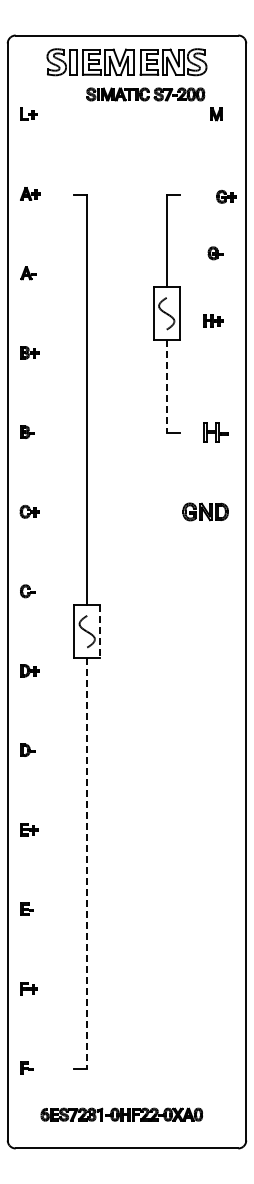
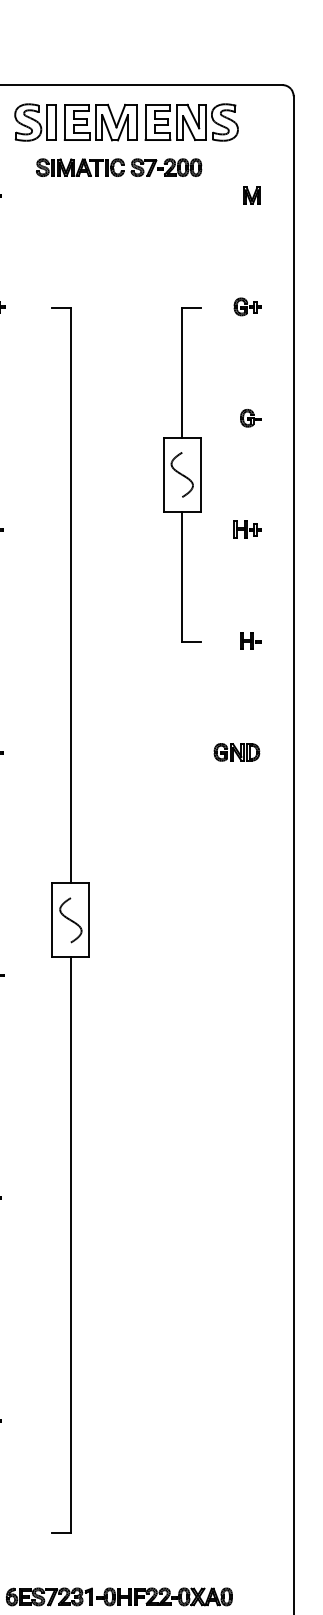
part: (145, 94) -> (118, 167), moved
part: (226, 196) -> (247, 306), moved
part: (215, 253) -> (250, 418), moved
part: (213, 320) -> (247, 529), moved
line: (166, 387) -> (181, 578), dashed -> solid
part: (215, 431) -> (250, 639), size x0.62
part: (205, 511) -> (236, 751), size x0.71
line: (100, 632) -> (89, 921), dashed -> solid
line: (87, 864) -> (71, 1246), dashed -> solid

